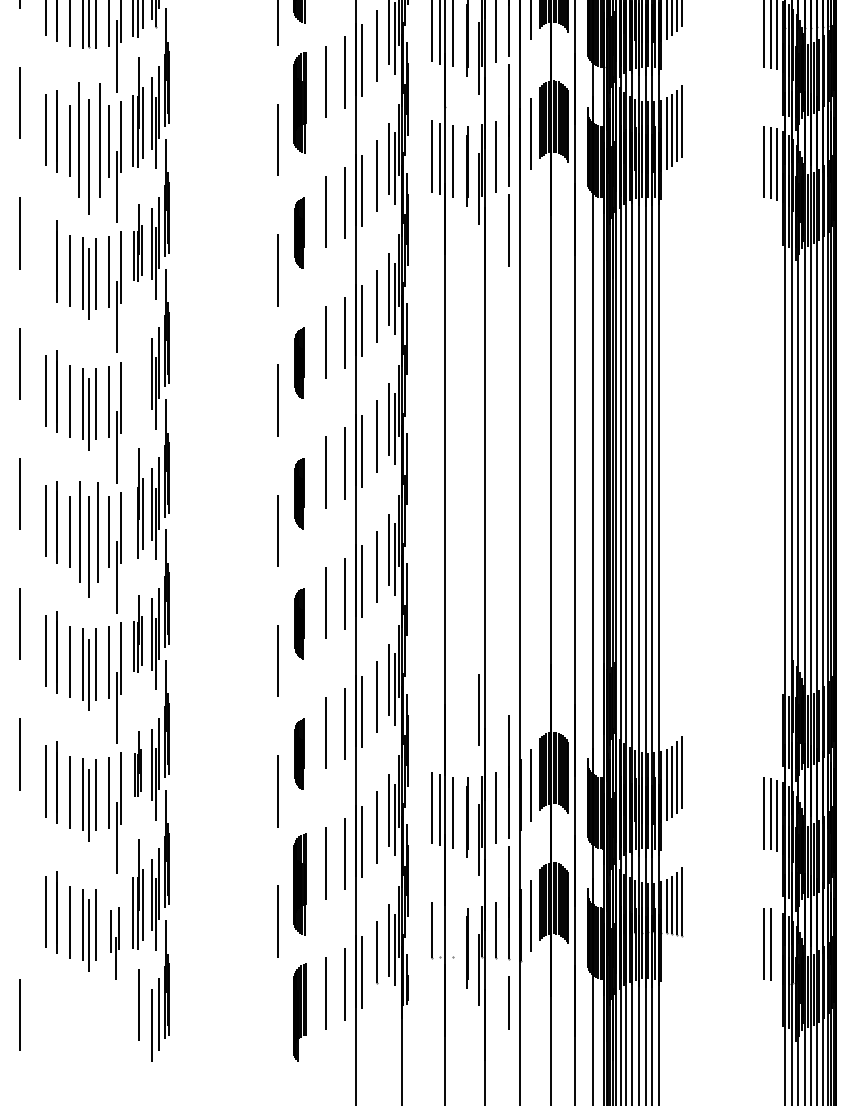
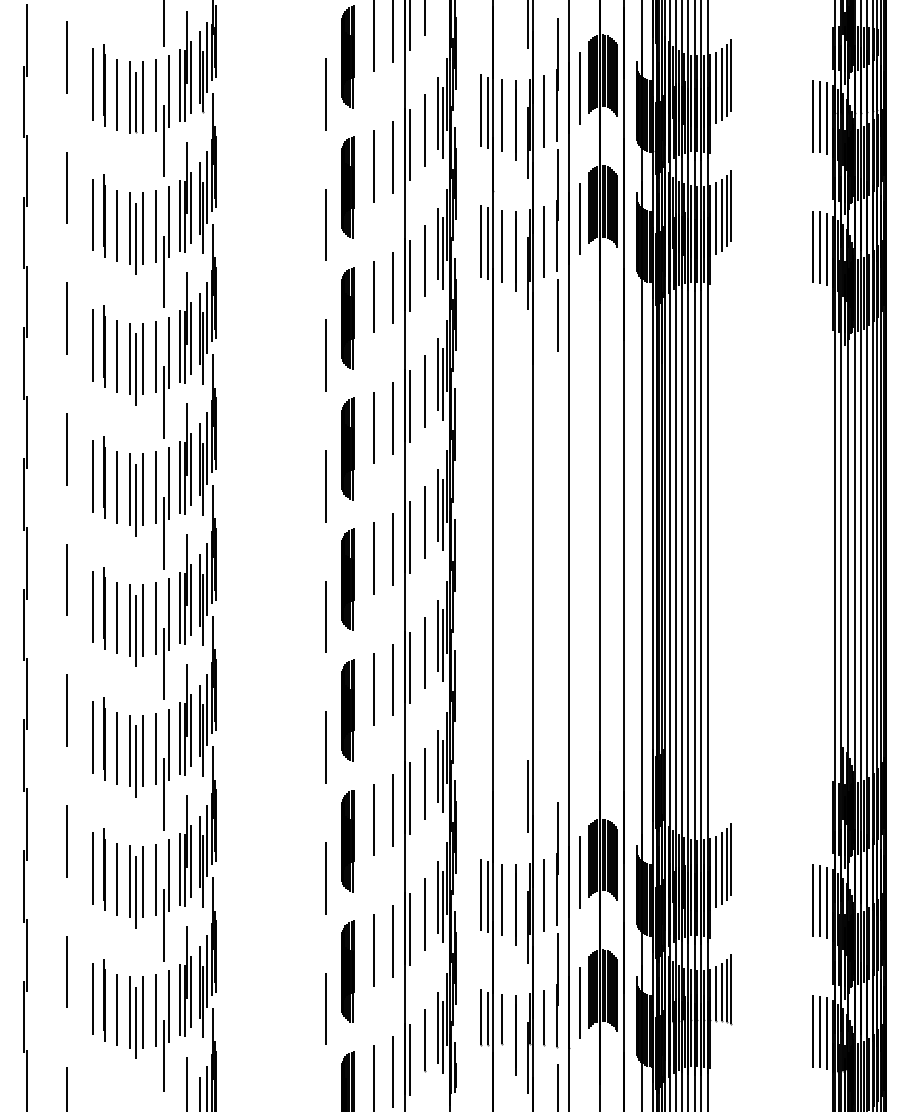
part: (89, 148) -> (136, 233), size x0.62
part: (299, 233) -> (347, 318), size x1.43
part: (138, 242) -> (185, 327), size x1.43
line: (46, 260) -> (93, 345), added
part: (299, 362) -> (347, 448), size x1.43
part: (138, 372) -> (185, 458), added
part: (299, 493) -> (347, 579), size x1.43
line: (133, 521) -> (180, 607), added
part: (89, 539) -> (136, 625), size x0.71
part: (299, 624) -> (347, 710), size x1.43
part: (138, 632) -> (185, 719), size x1.43
part: (299, 754) -> (347, 841), size x1.43
part: (138, 763) -> (185, 850), size x1.67
line: (20, 884) -> (67, 971), added
line: (440, 930) -> (488, 1017), added
line: (452, 932) -> (501, 1019), added
part: (115, 942) -> (162, 1030), size x1.67
line: (776, 945) -> (826, 1033), added

